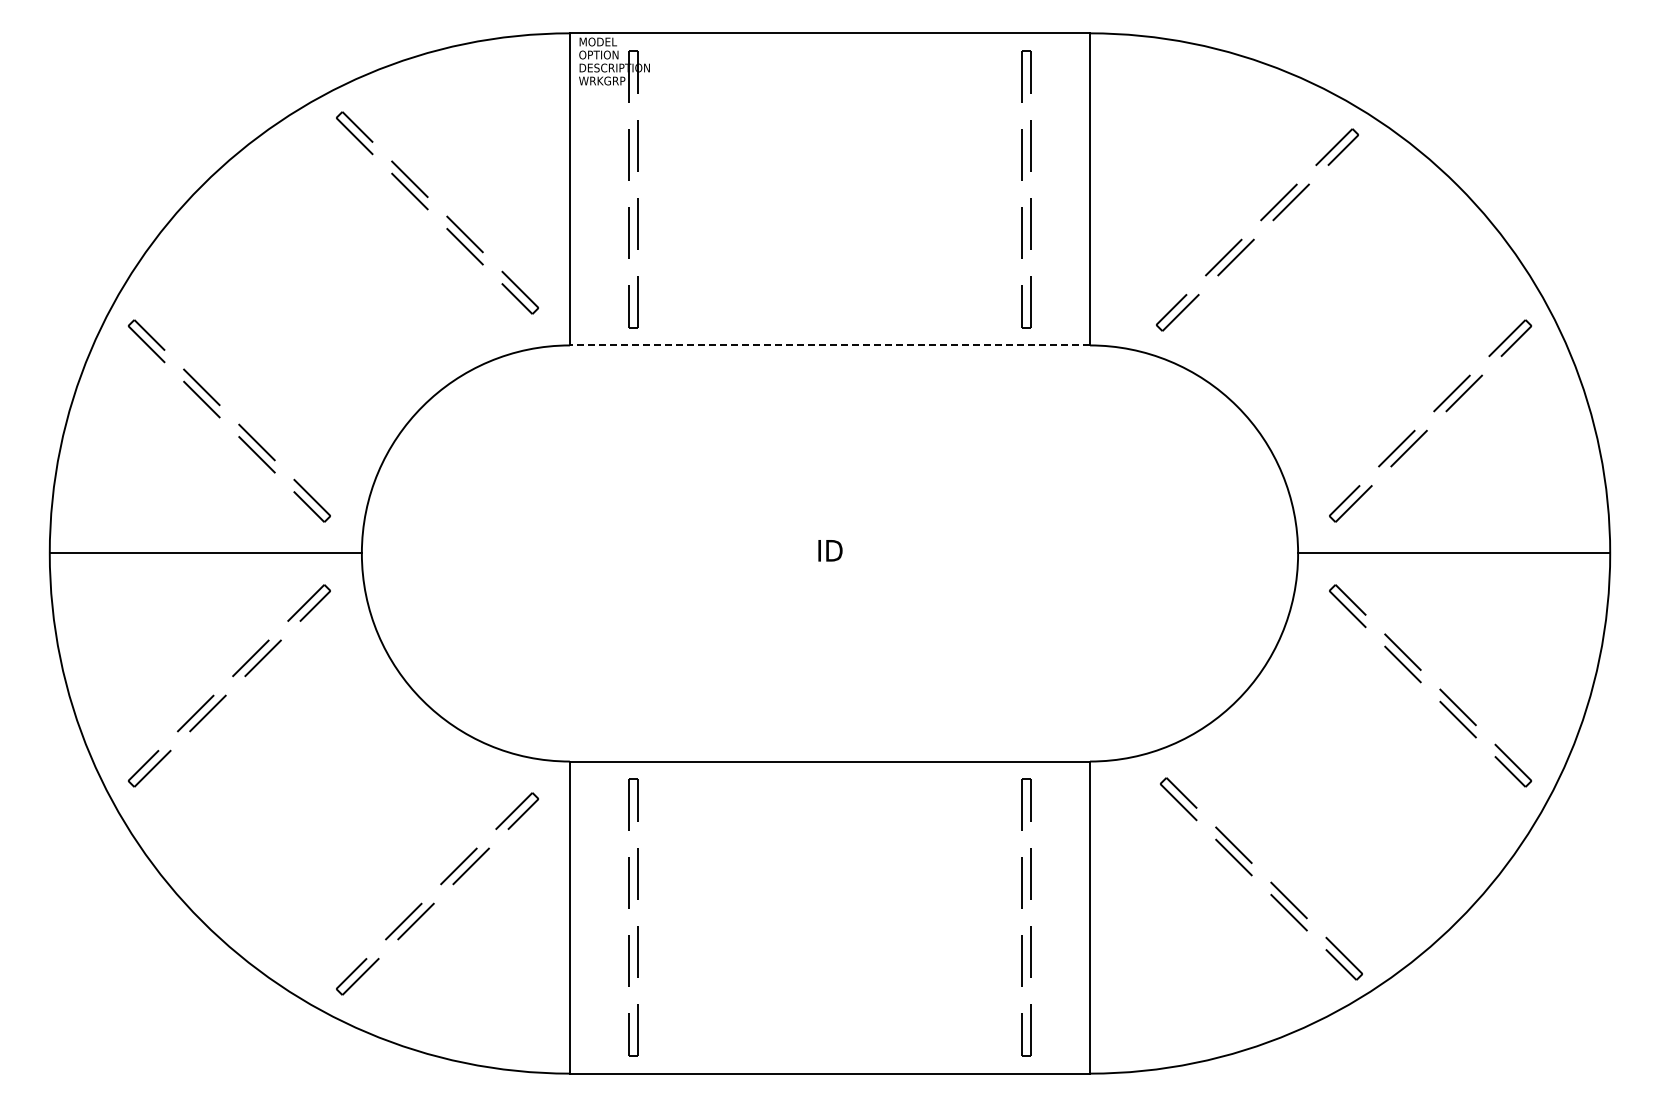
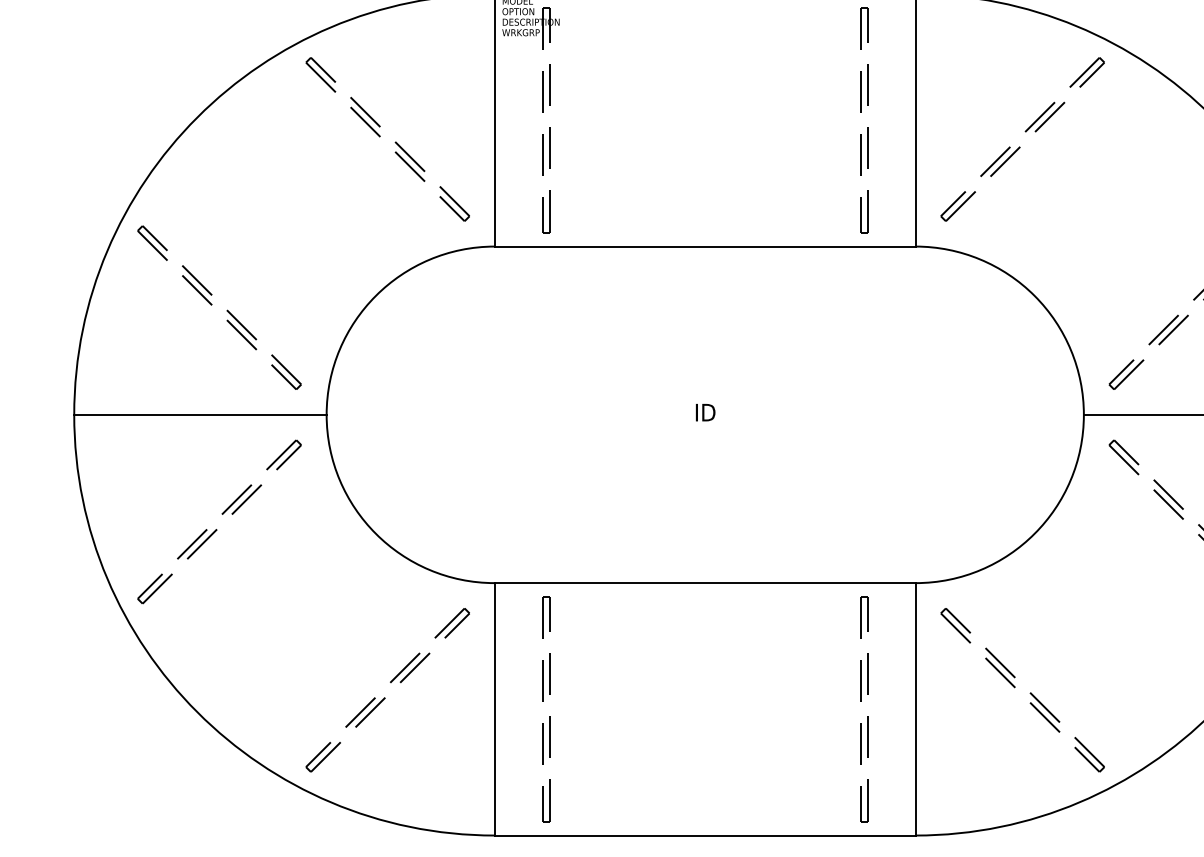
part: (1261, 221) -> (1025, 132), moved
line: (829, 345) -> (704, 246), dashed -> solid
part: (1252, 875) -> (1015, 687), moved

